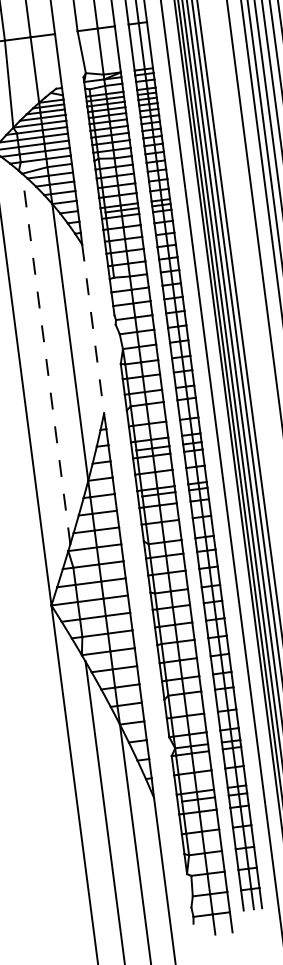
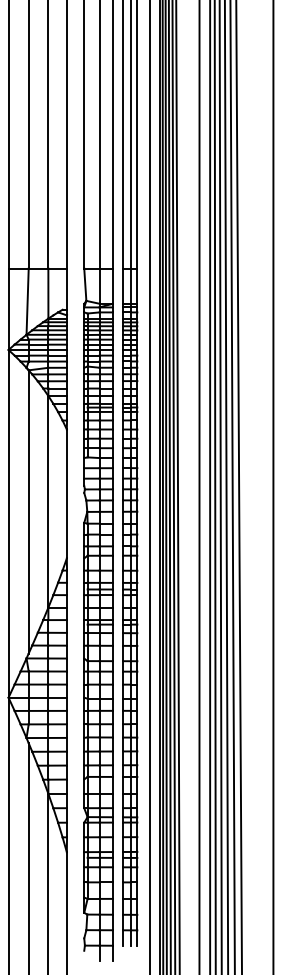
line: (92, 328) -> (66, 493), dashed -> solid
line: (45, 358) -> (28, 511), dashed -> solid

